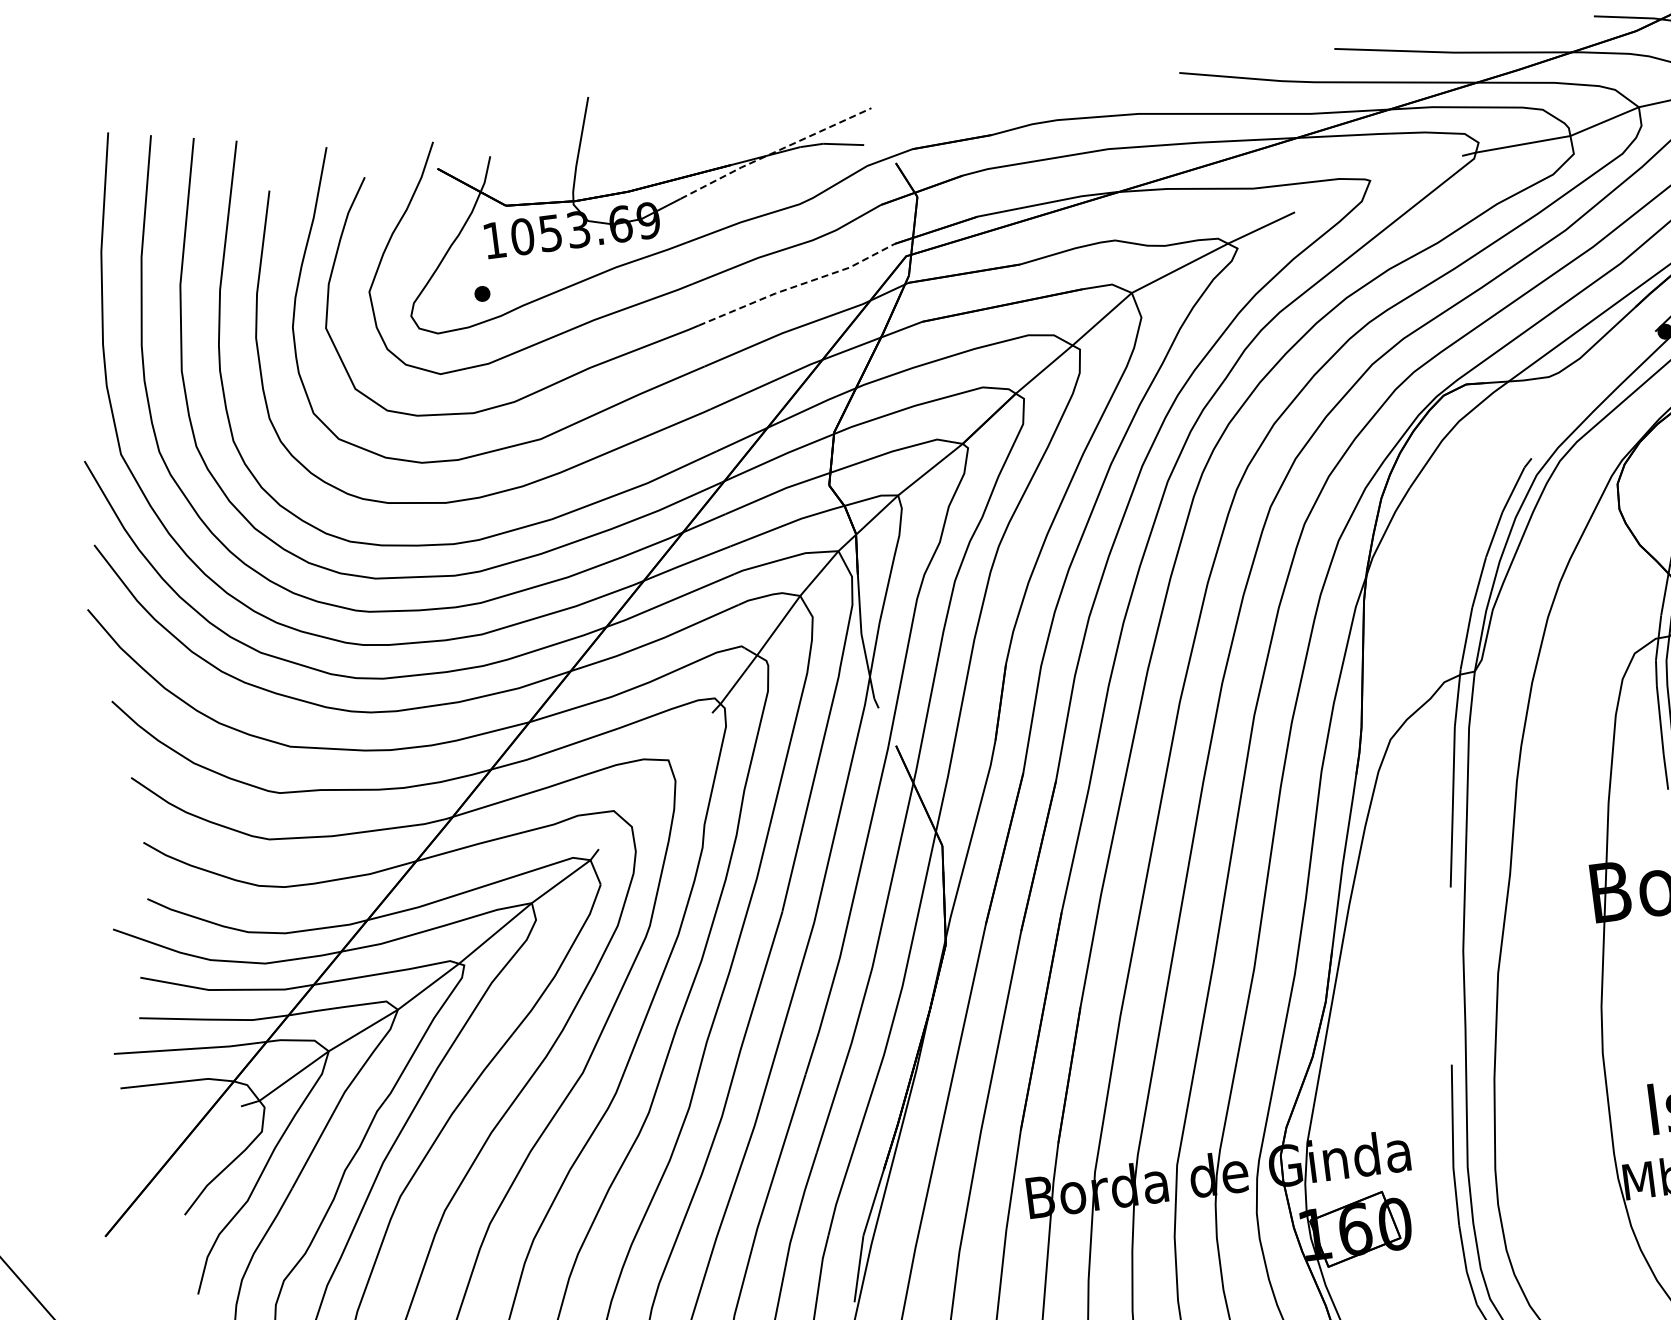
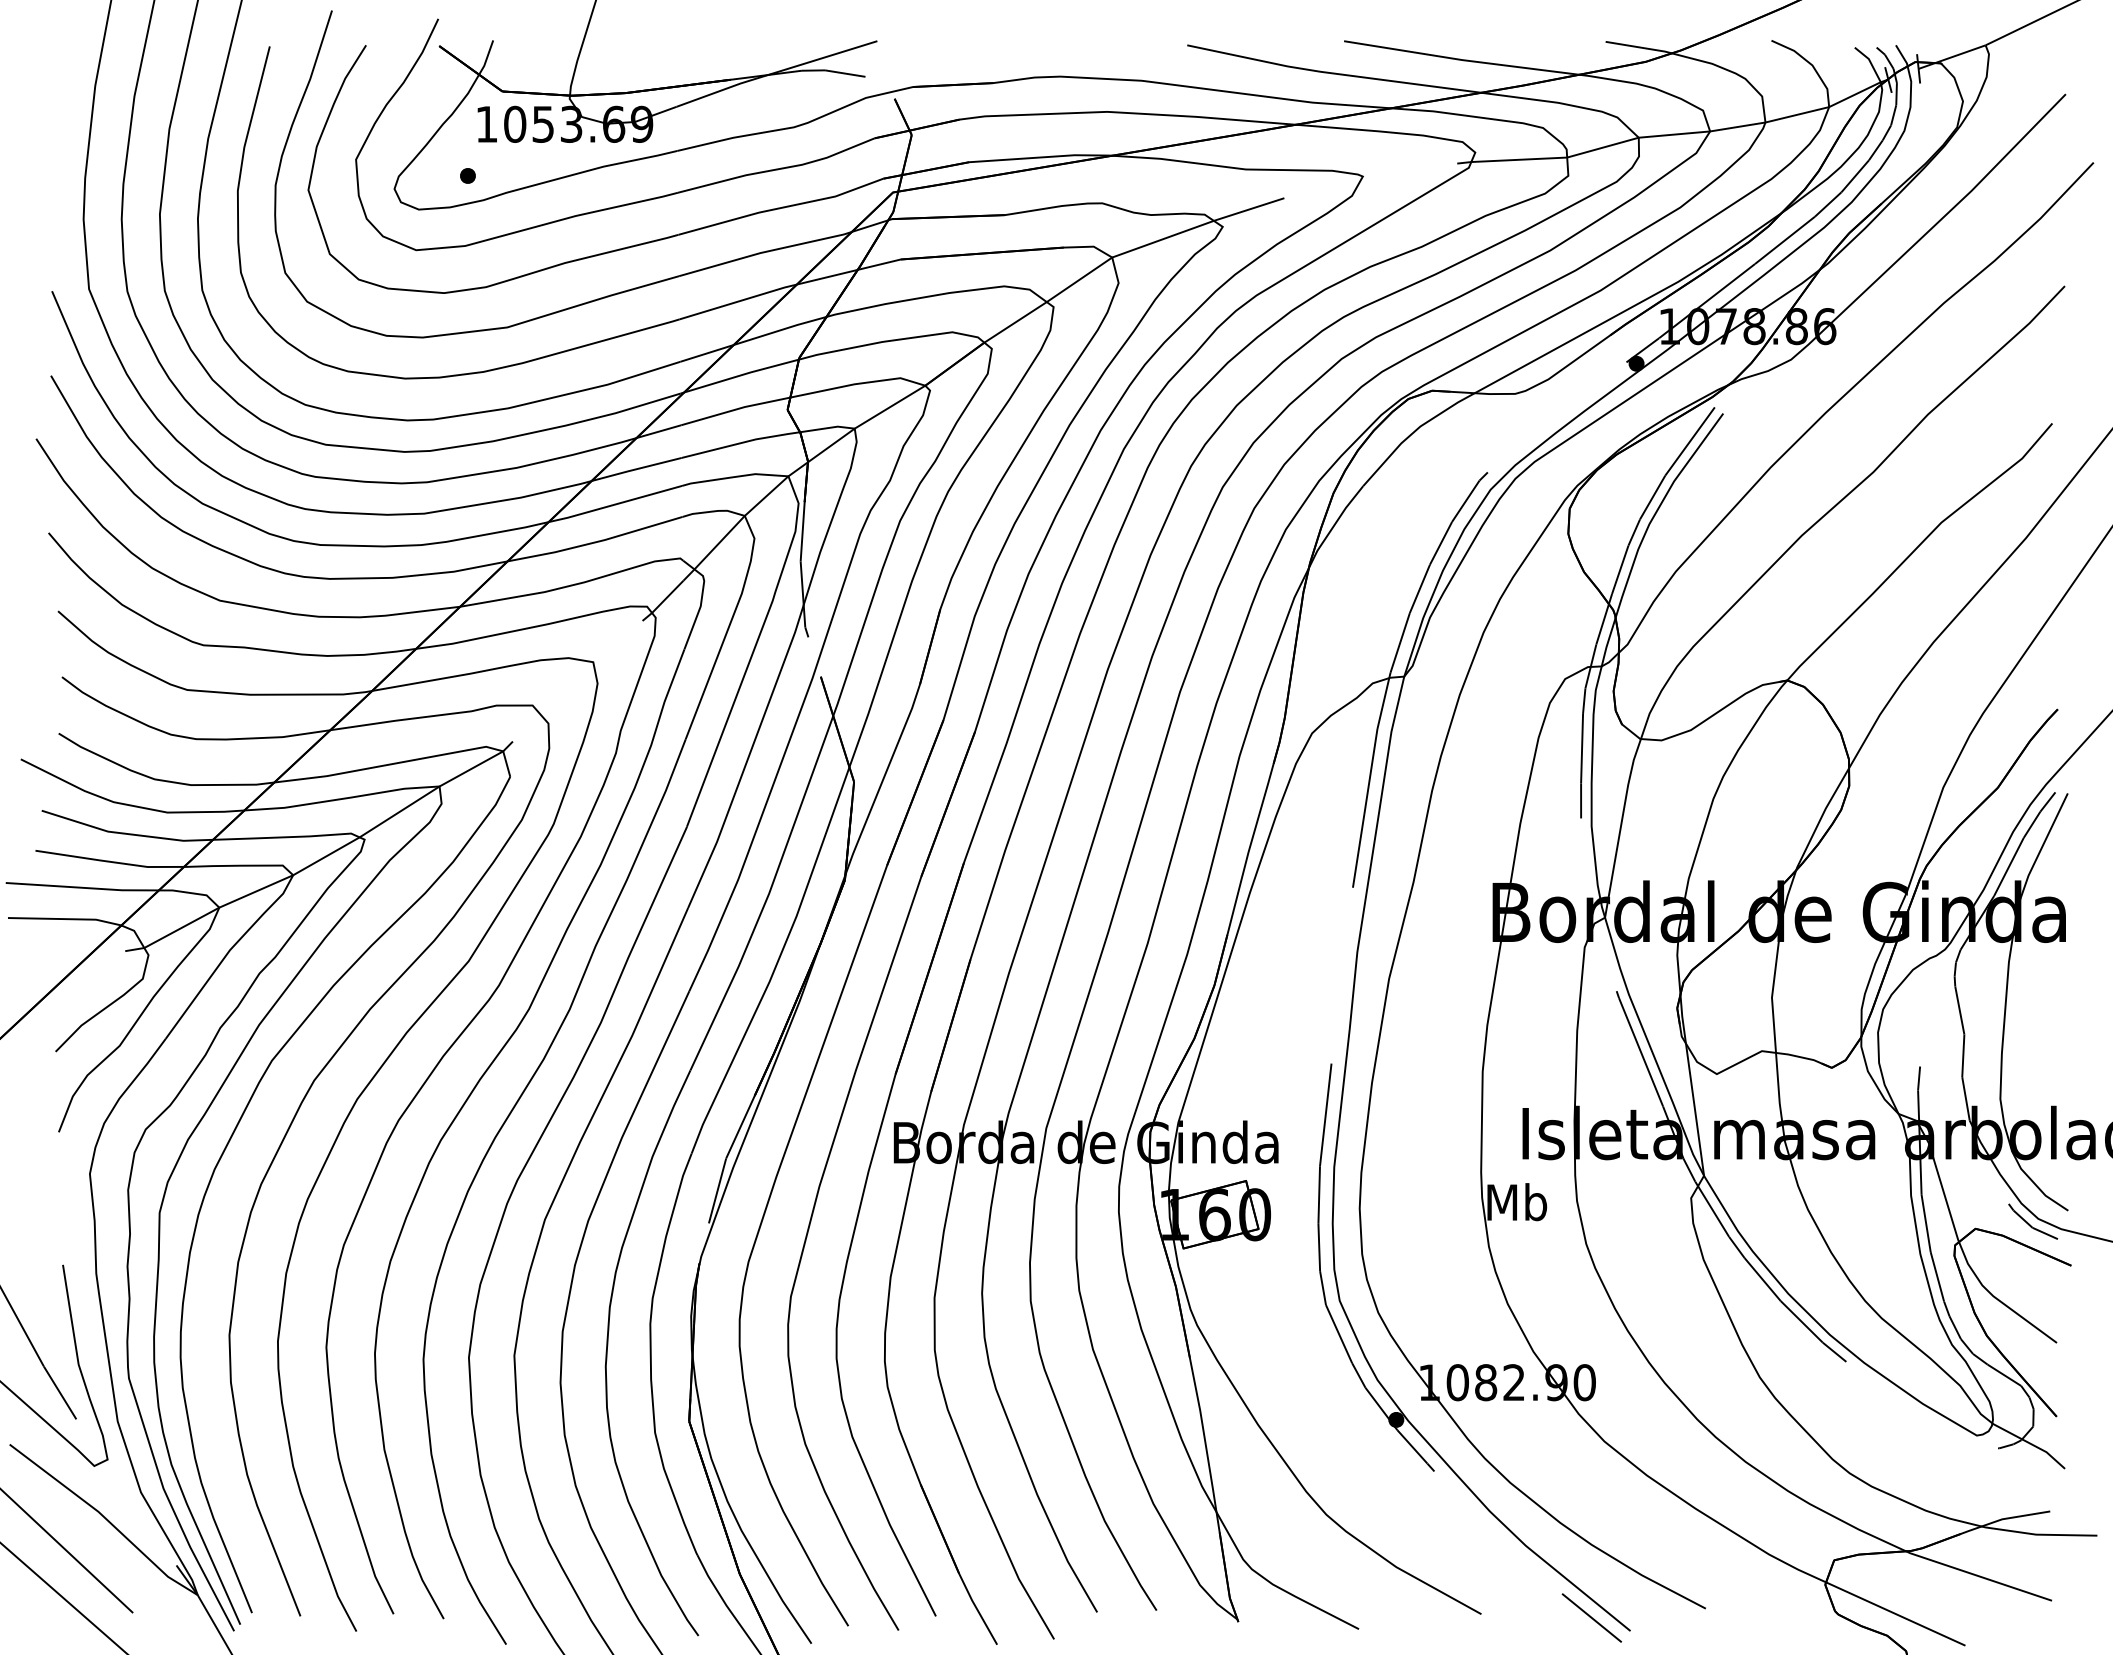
line: (774, 152) -> (775, 72), dashed -> solid
line: (798, 285) -> (782, 207), dashed -> solid

